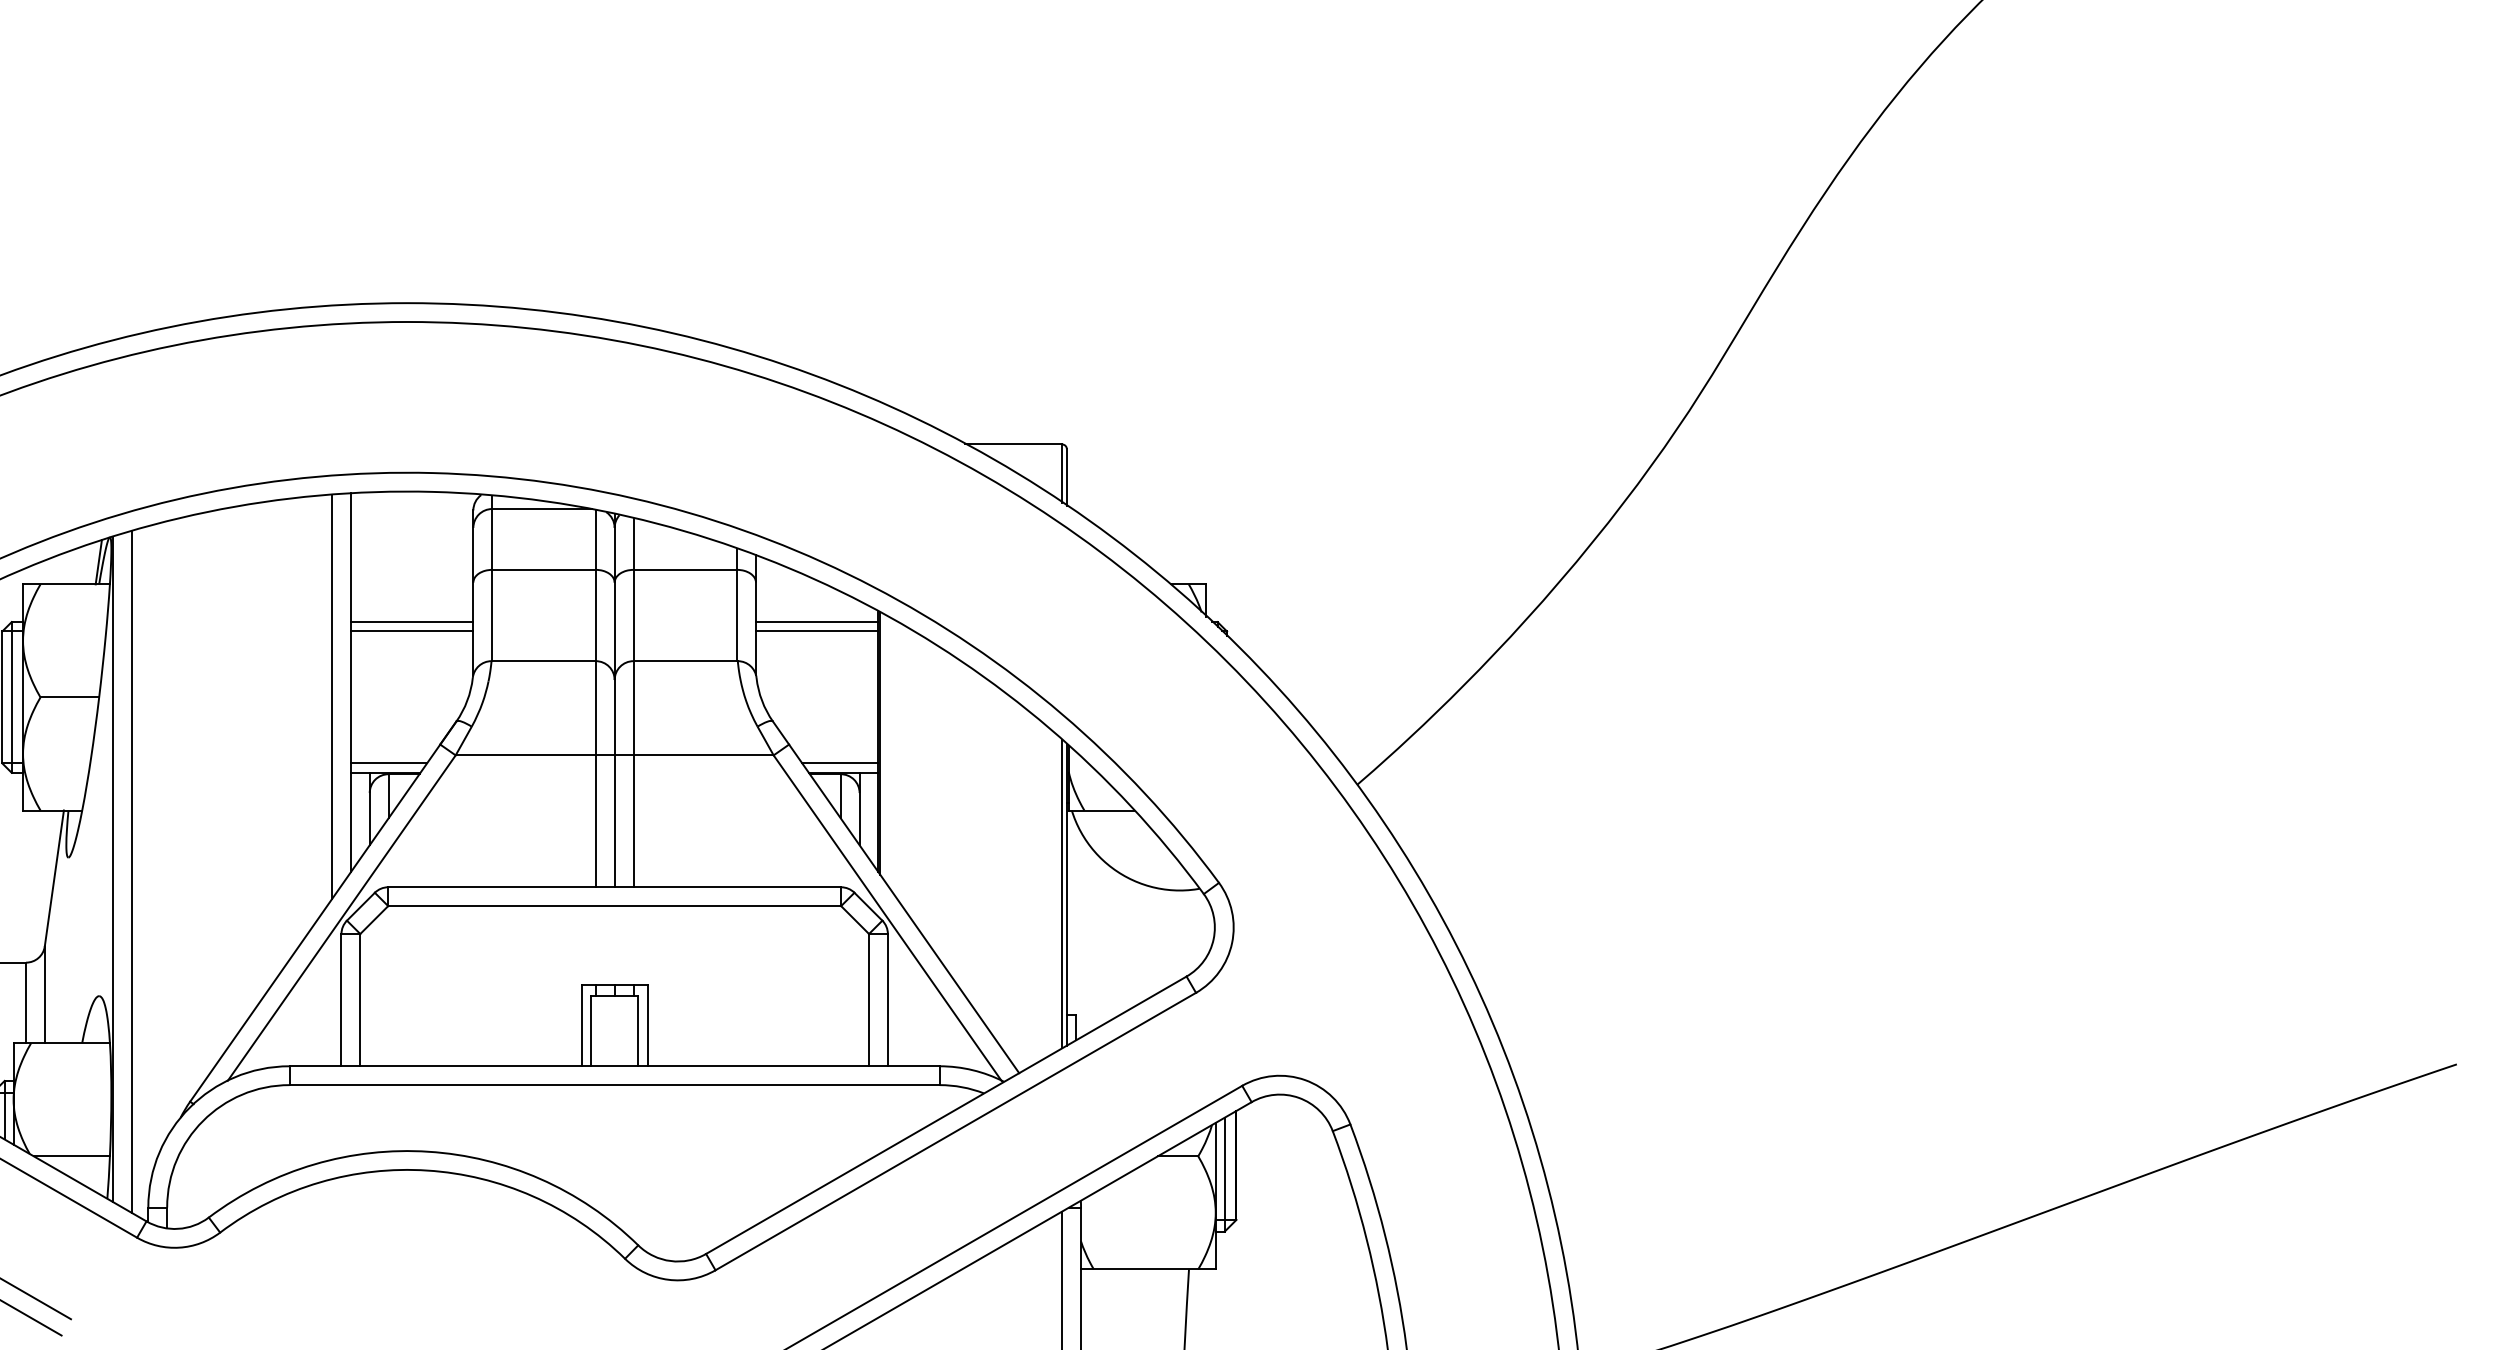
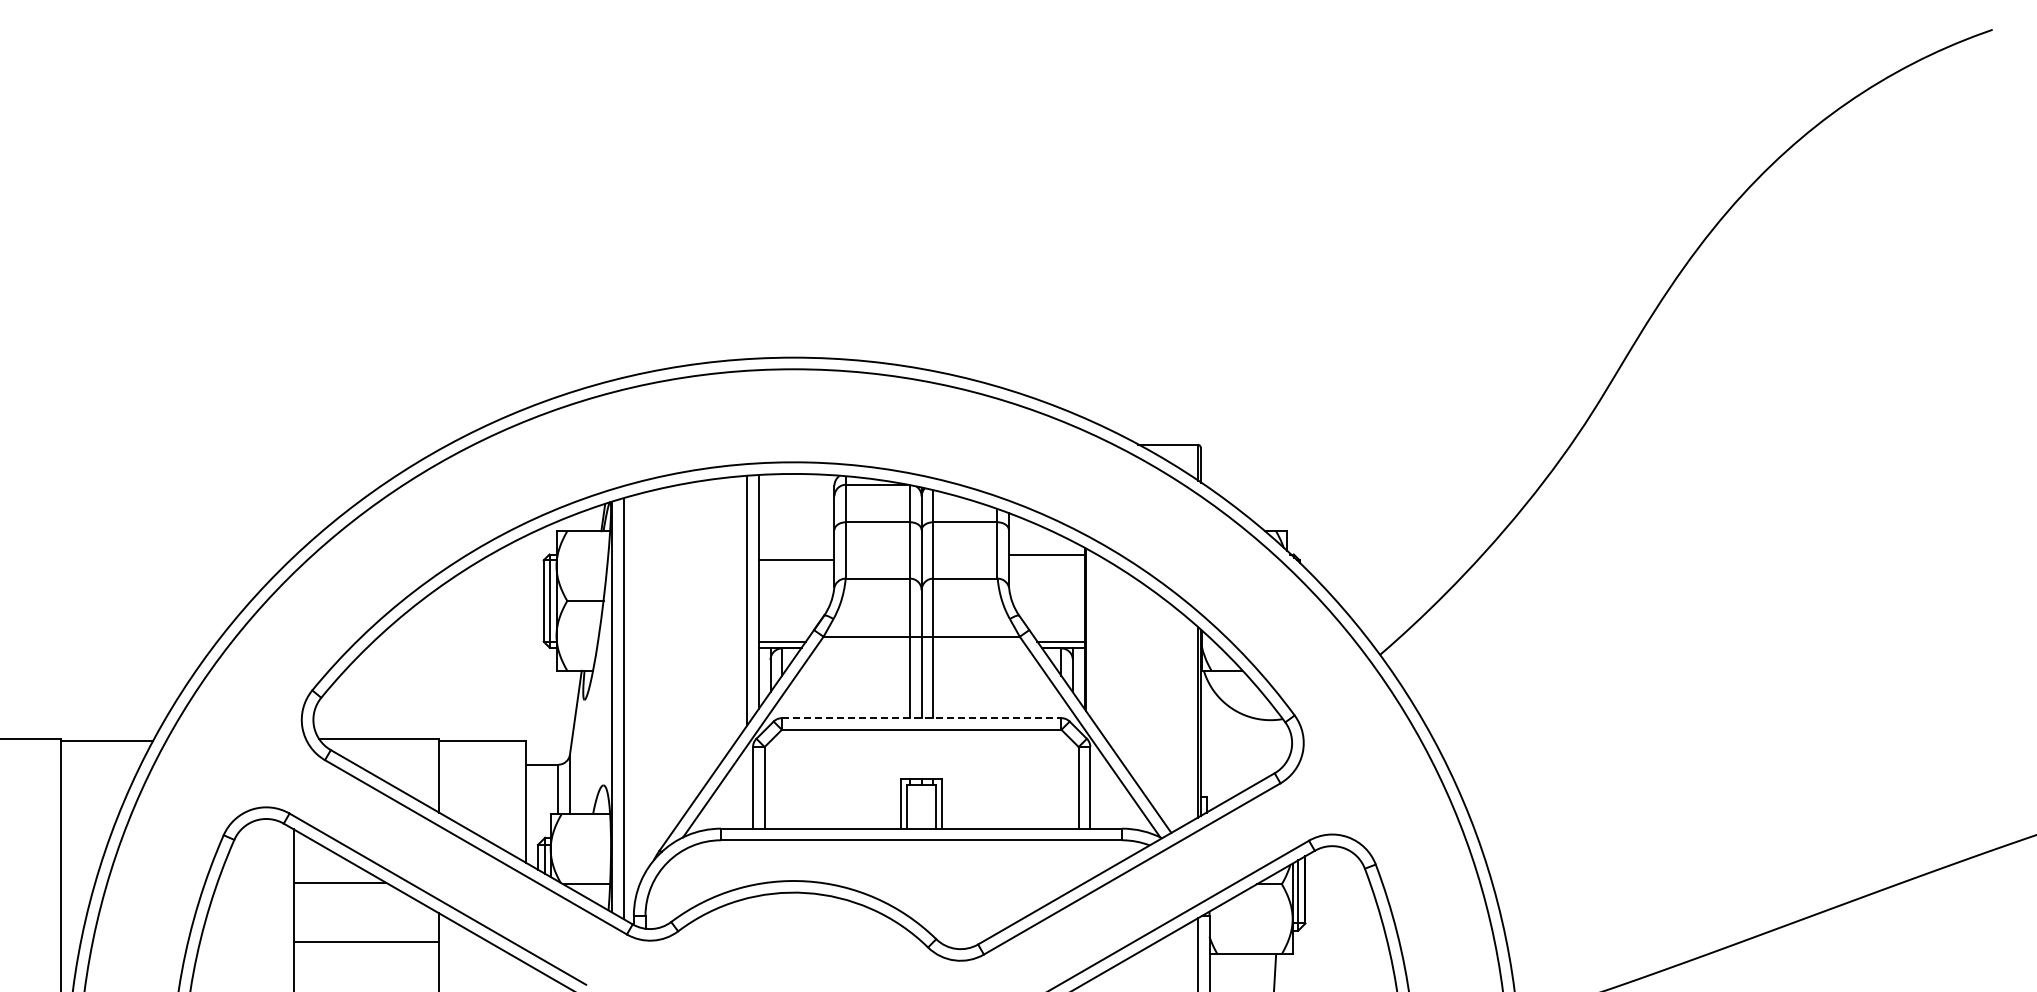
line: (411, 622) -> (796, 554), removed
line: (816, 631) -> (1046, 560), removed
line: (614, 887) -> (921, 718), solid -> dashed

